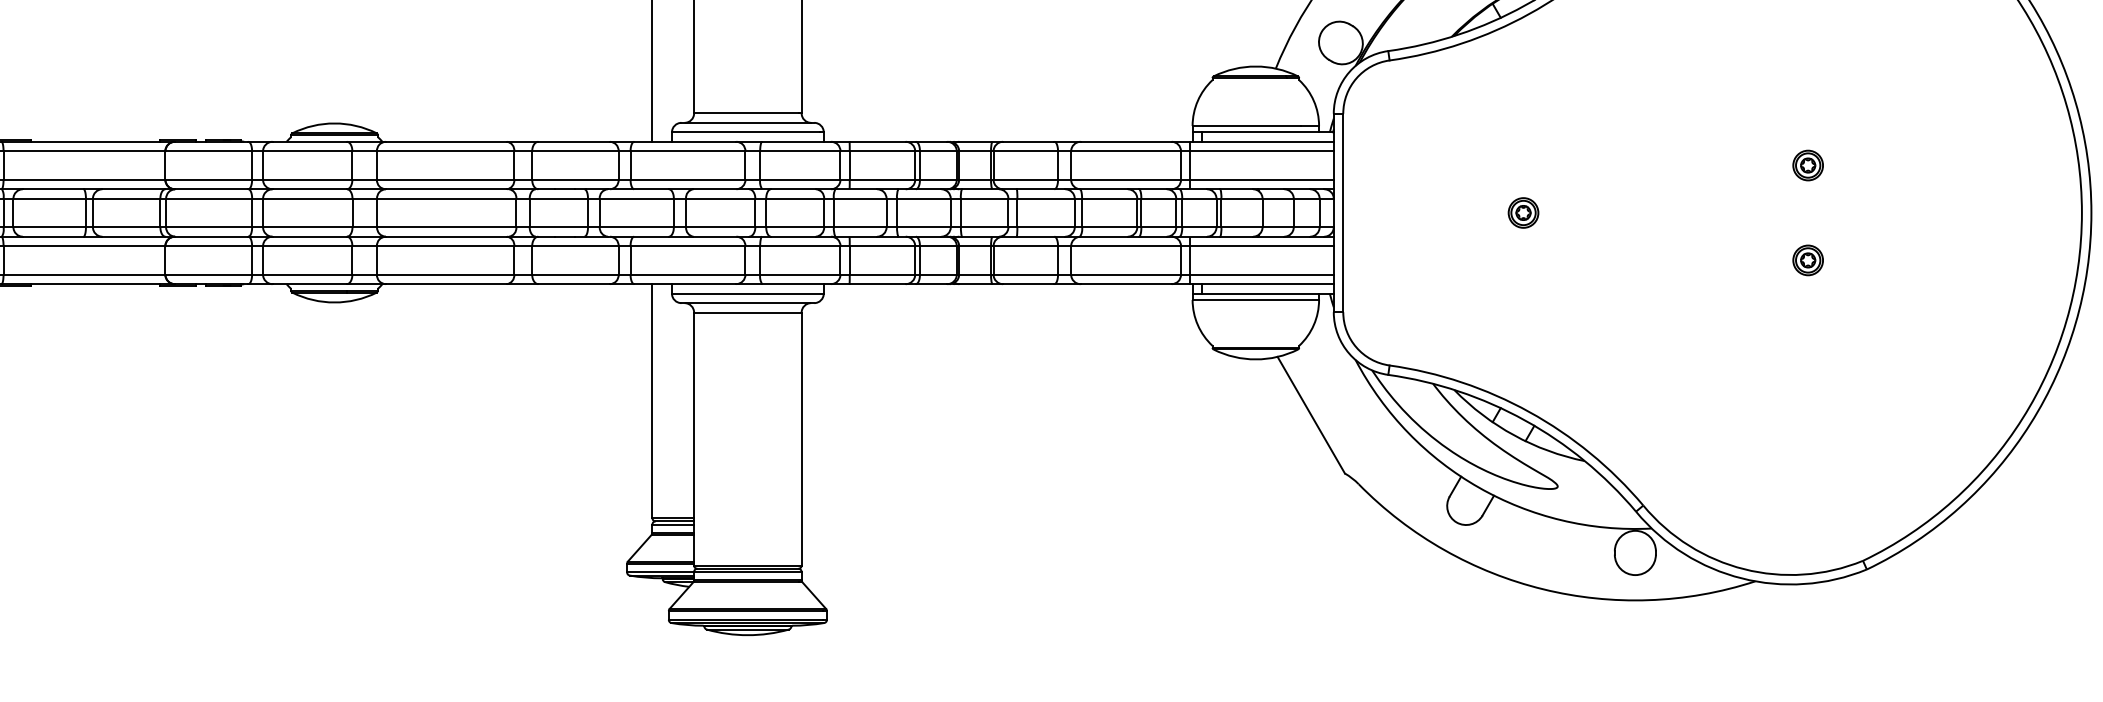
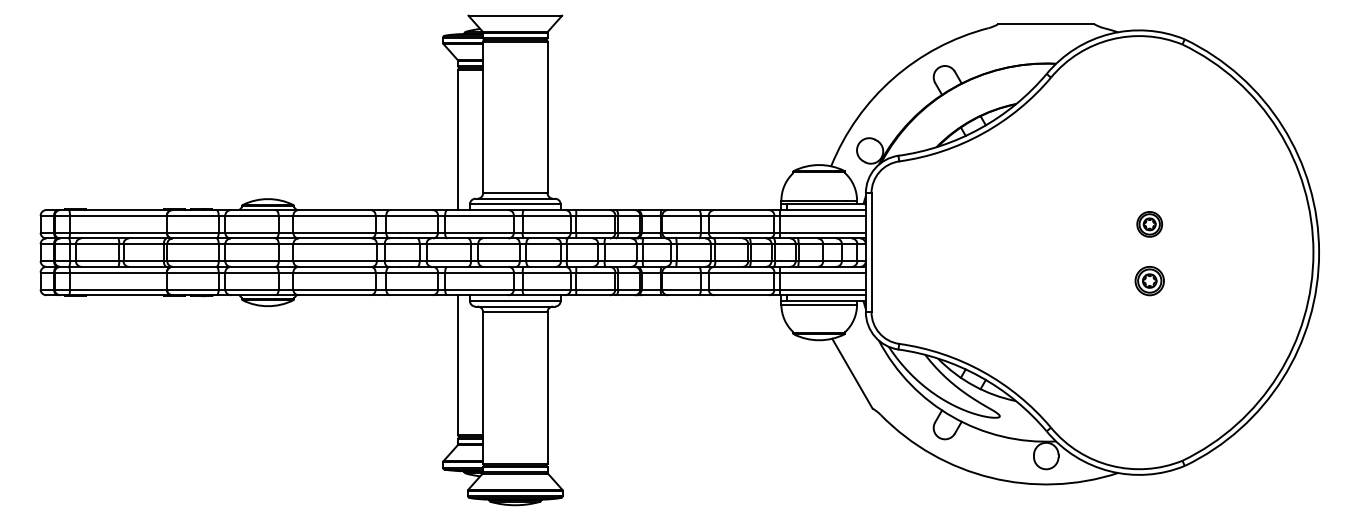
part: (1807, 164) -> (1149, 223), size x1.4
part: (1523, 212) -> (979, 252), removed
part: (1807, 259) -> (1149, 280), size x1.6

